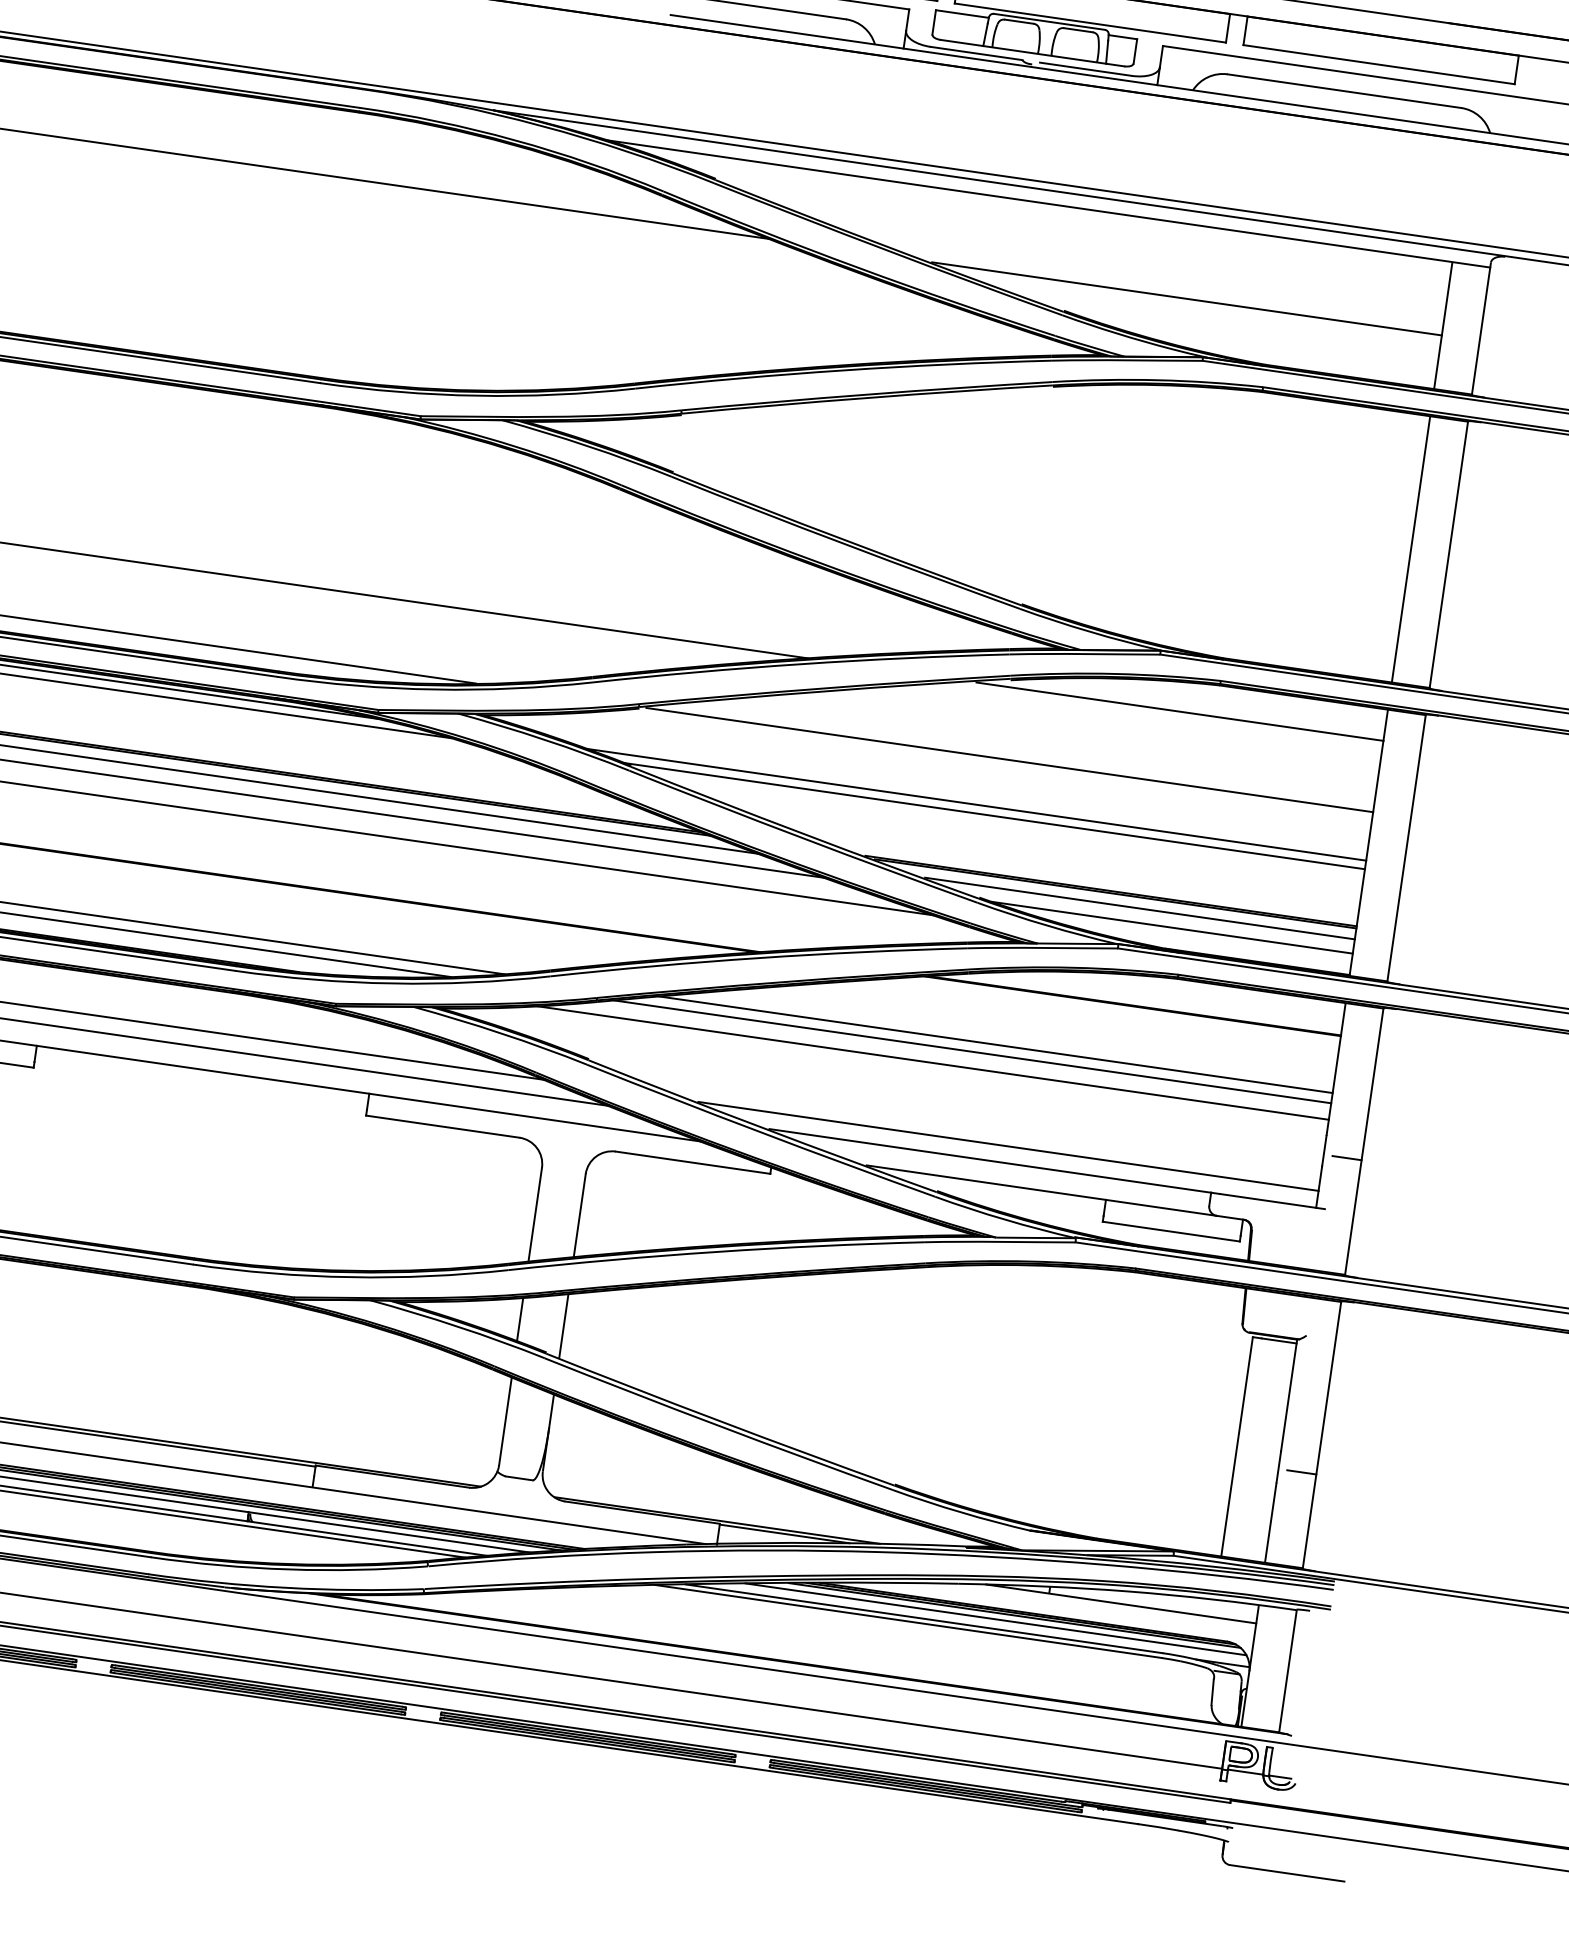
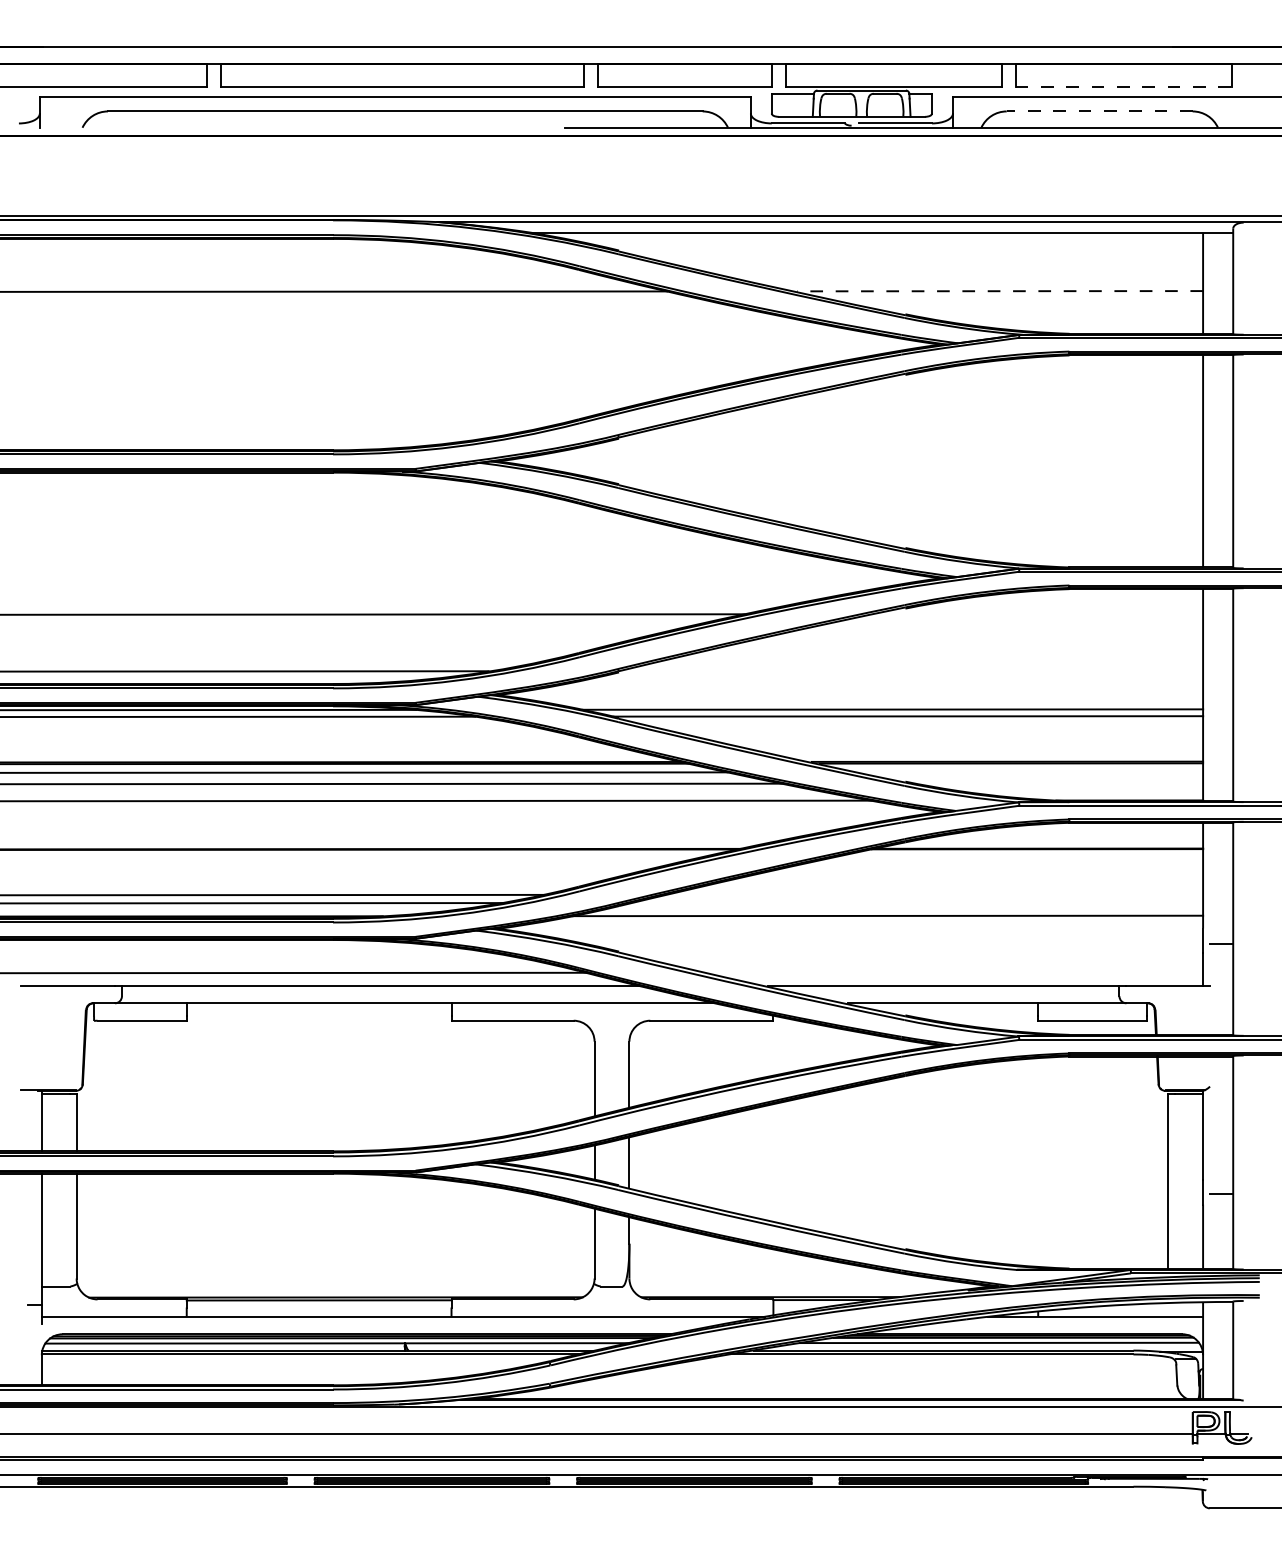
line: (1378, 64) -> (1123, 86), solid -> dashed
line: (1344, 91) -> (1099, 111), solid -> dashed
line: (1187, 299) -> (1000, 291), solid -> dashed
line: (1180, 711) -> (1041, 613), removed
line: (1009, 759) -> (913, 670), removed
line: (1139, 908) -> (1031, 772), removed
line: (1172, 927) -> (1059, 783), removed
line: (995, 1044) -> (934, 894), removed
line: (972, 1051) -> (917, 902), removed
line: (1008, 1146) -> (956, 972), removed

